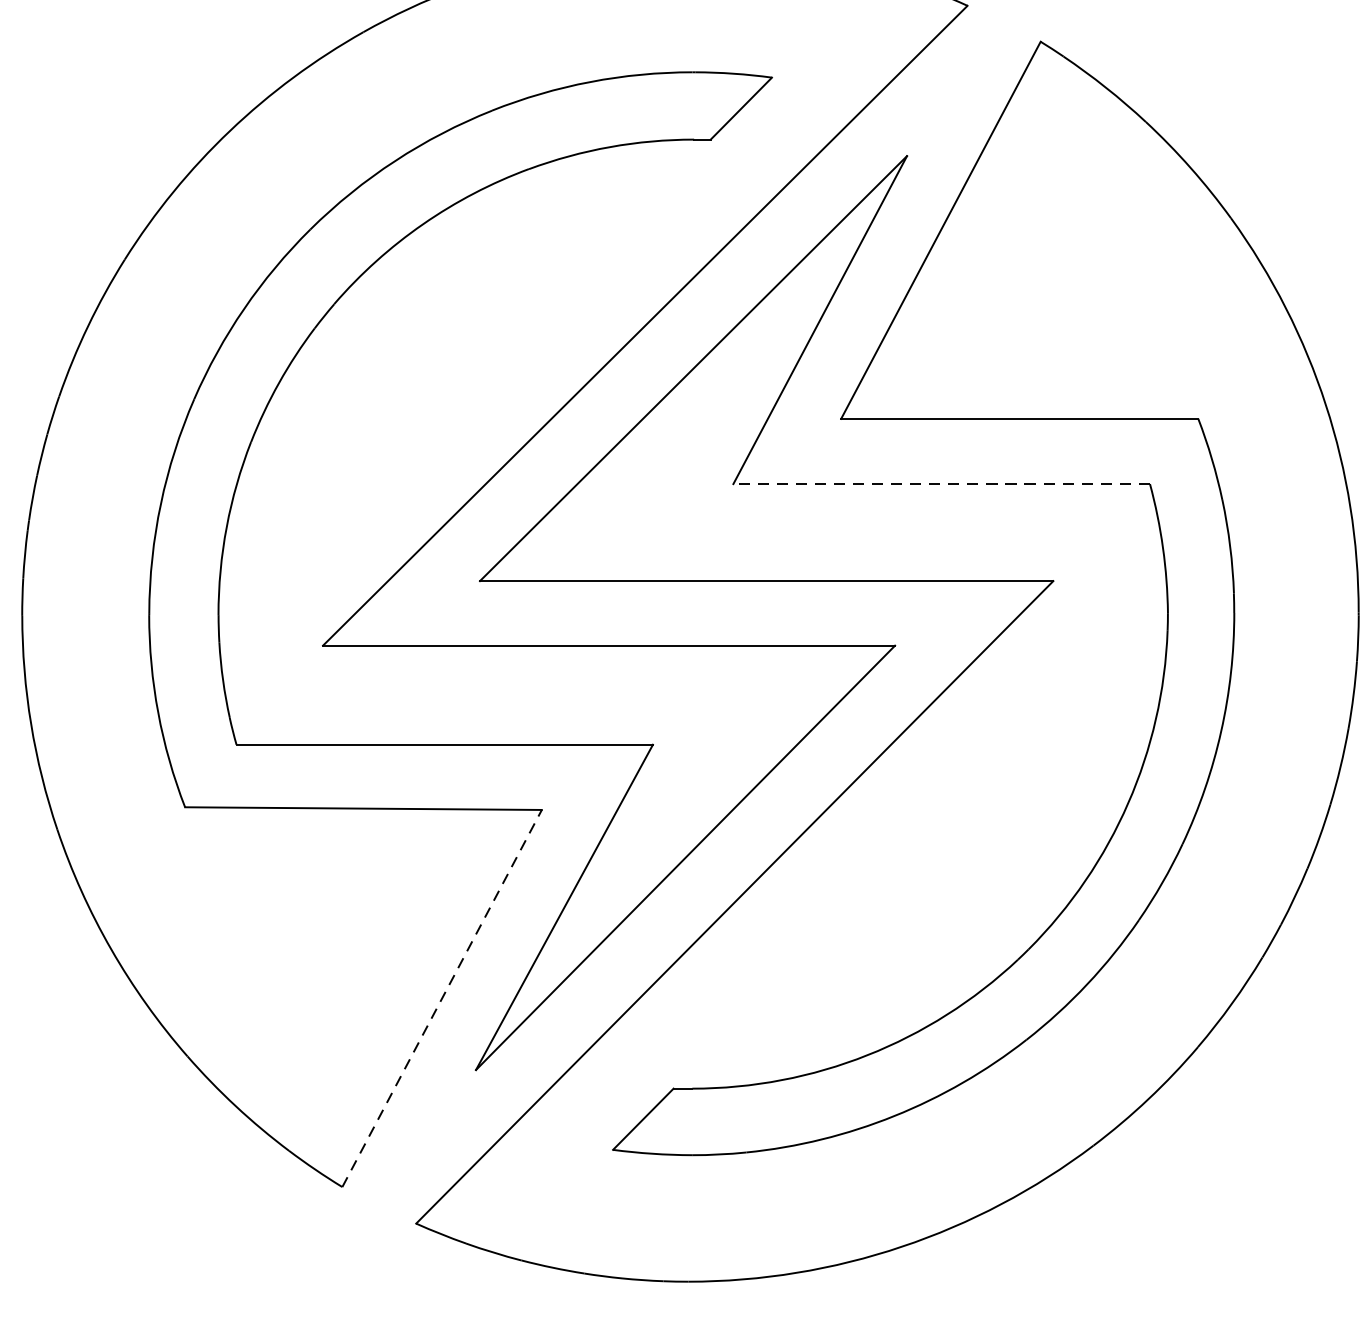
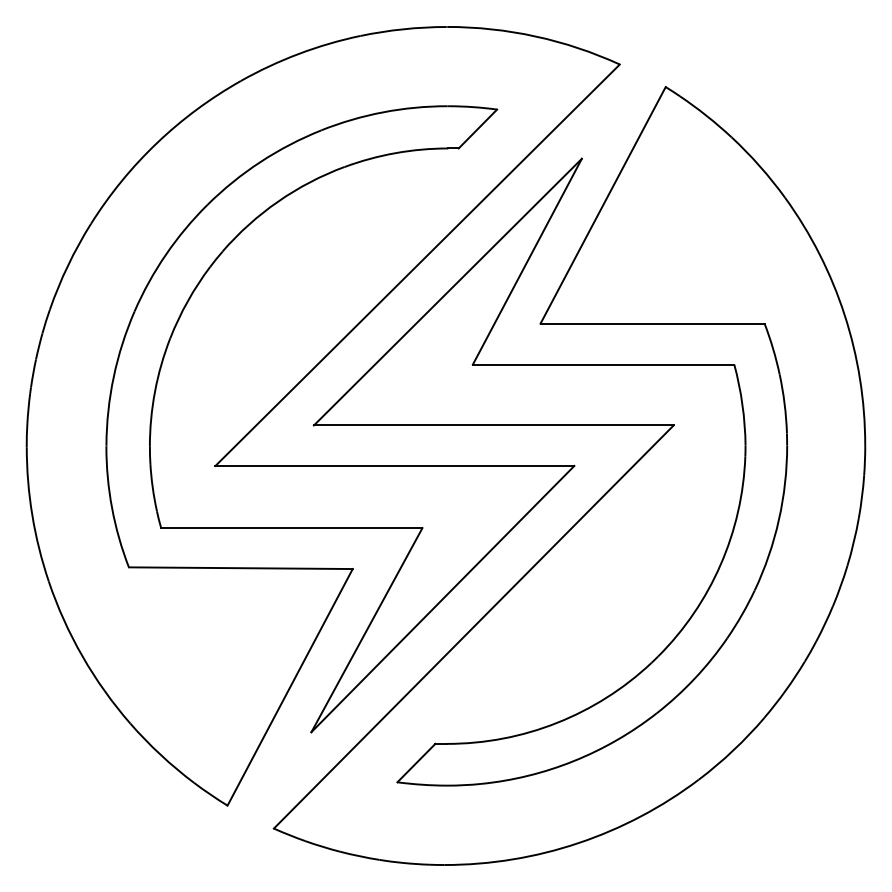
line: (941, 483) -> (603, 364), dashed -> solid
line: (442, 998) -> (290, 687), dashed -> solid

